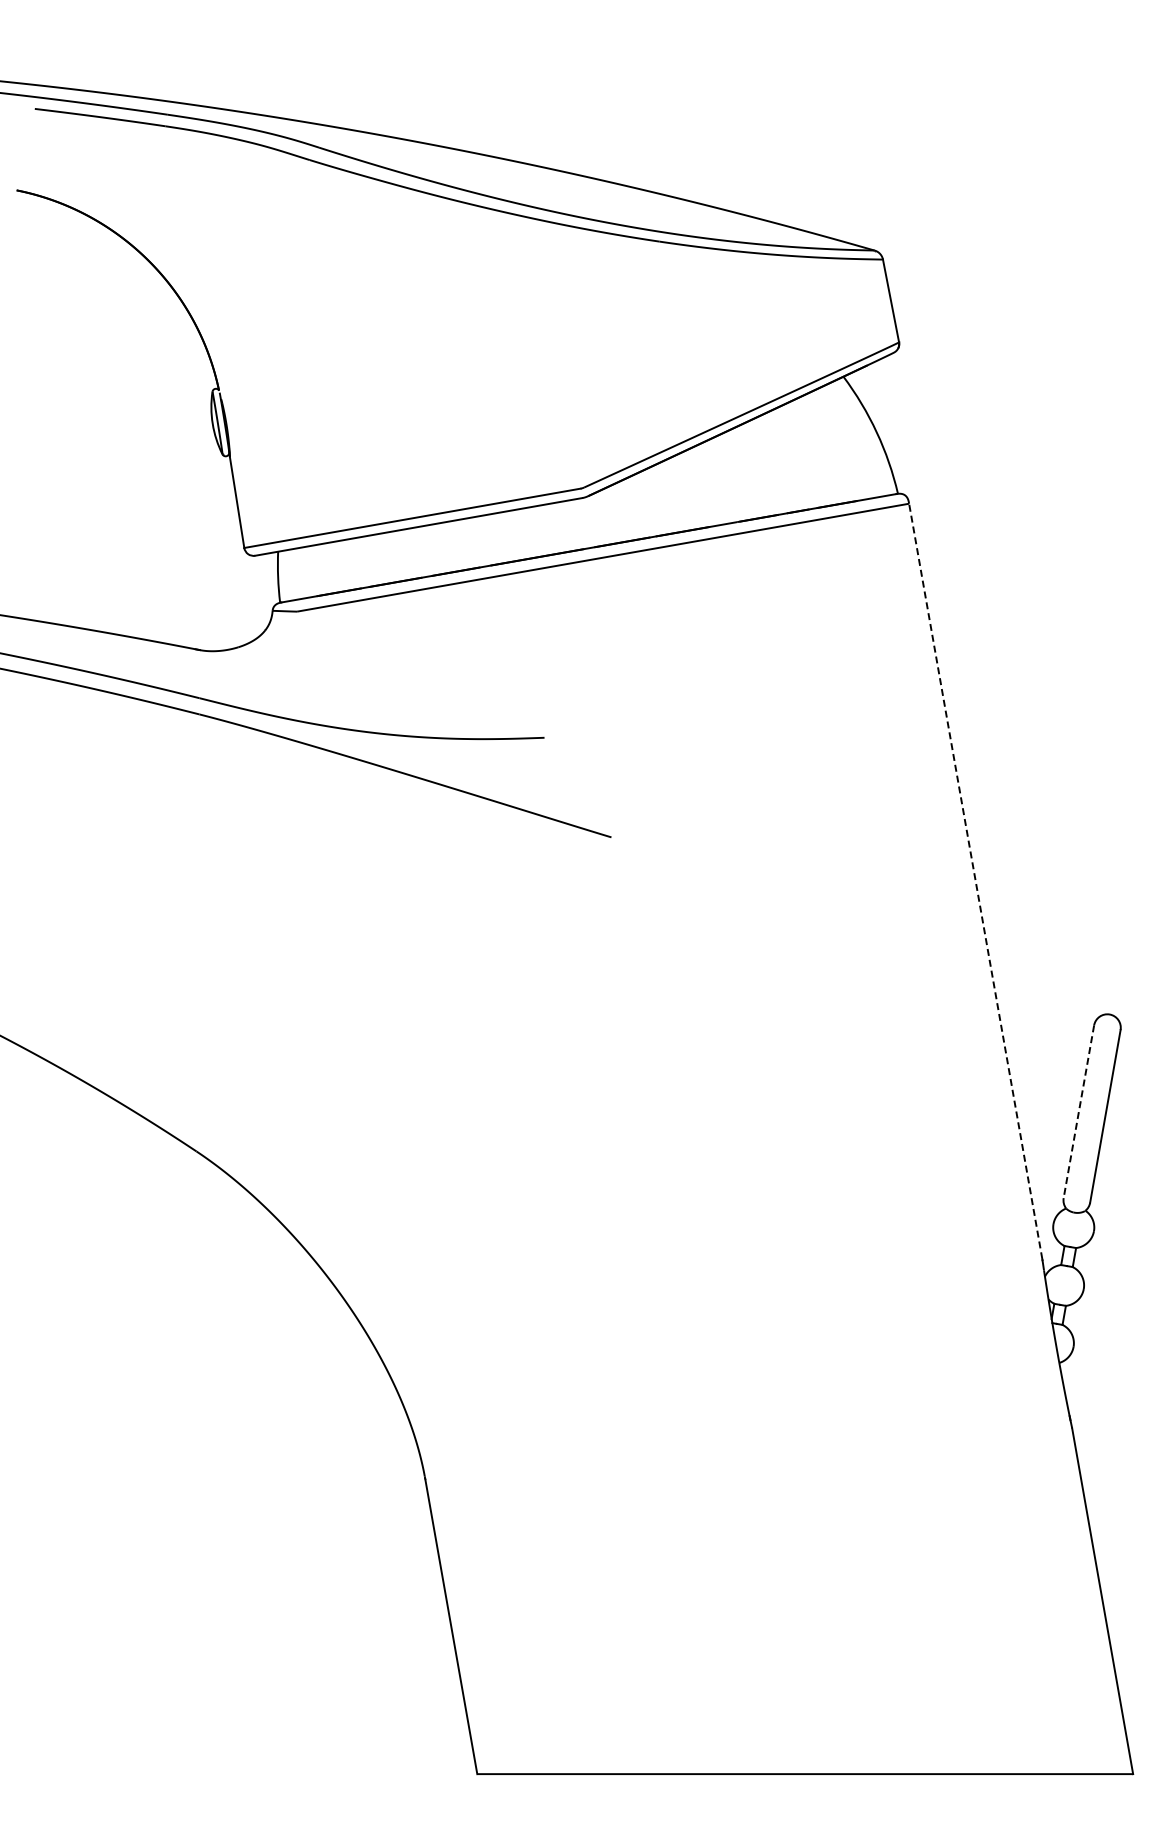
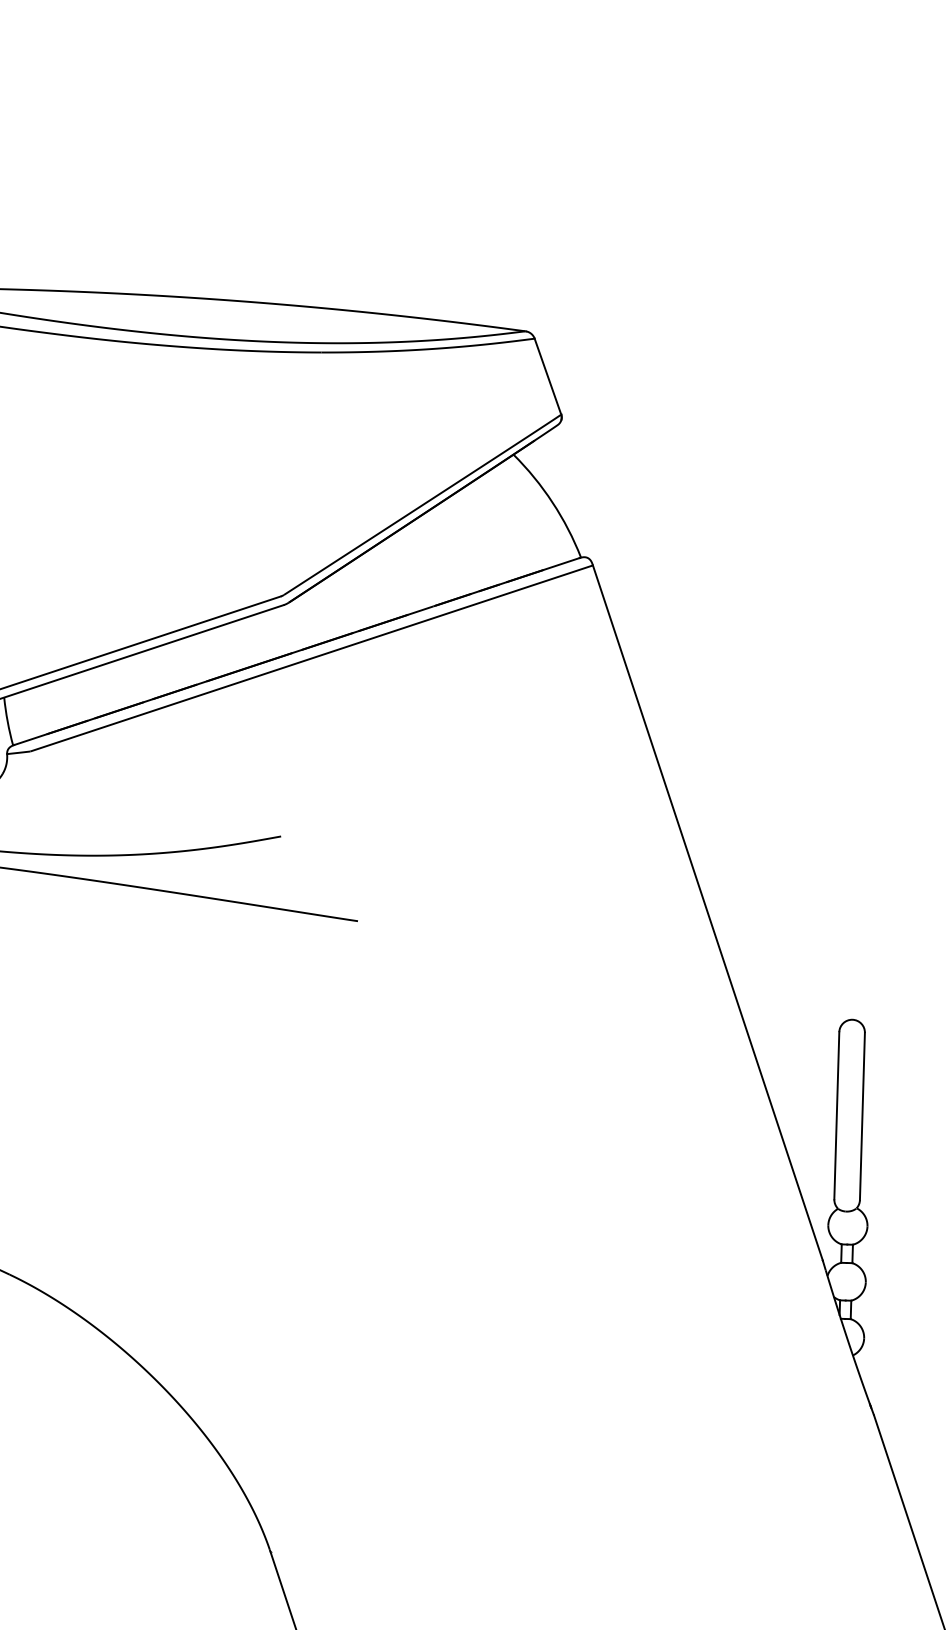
line: (975, 881) -> (707, 912), dashed -> solid
line: (1078, 1111) -> (836, 1115), dashed -> solid

